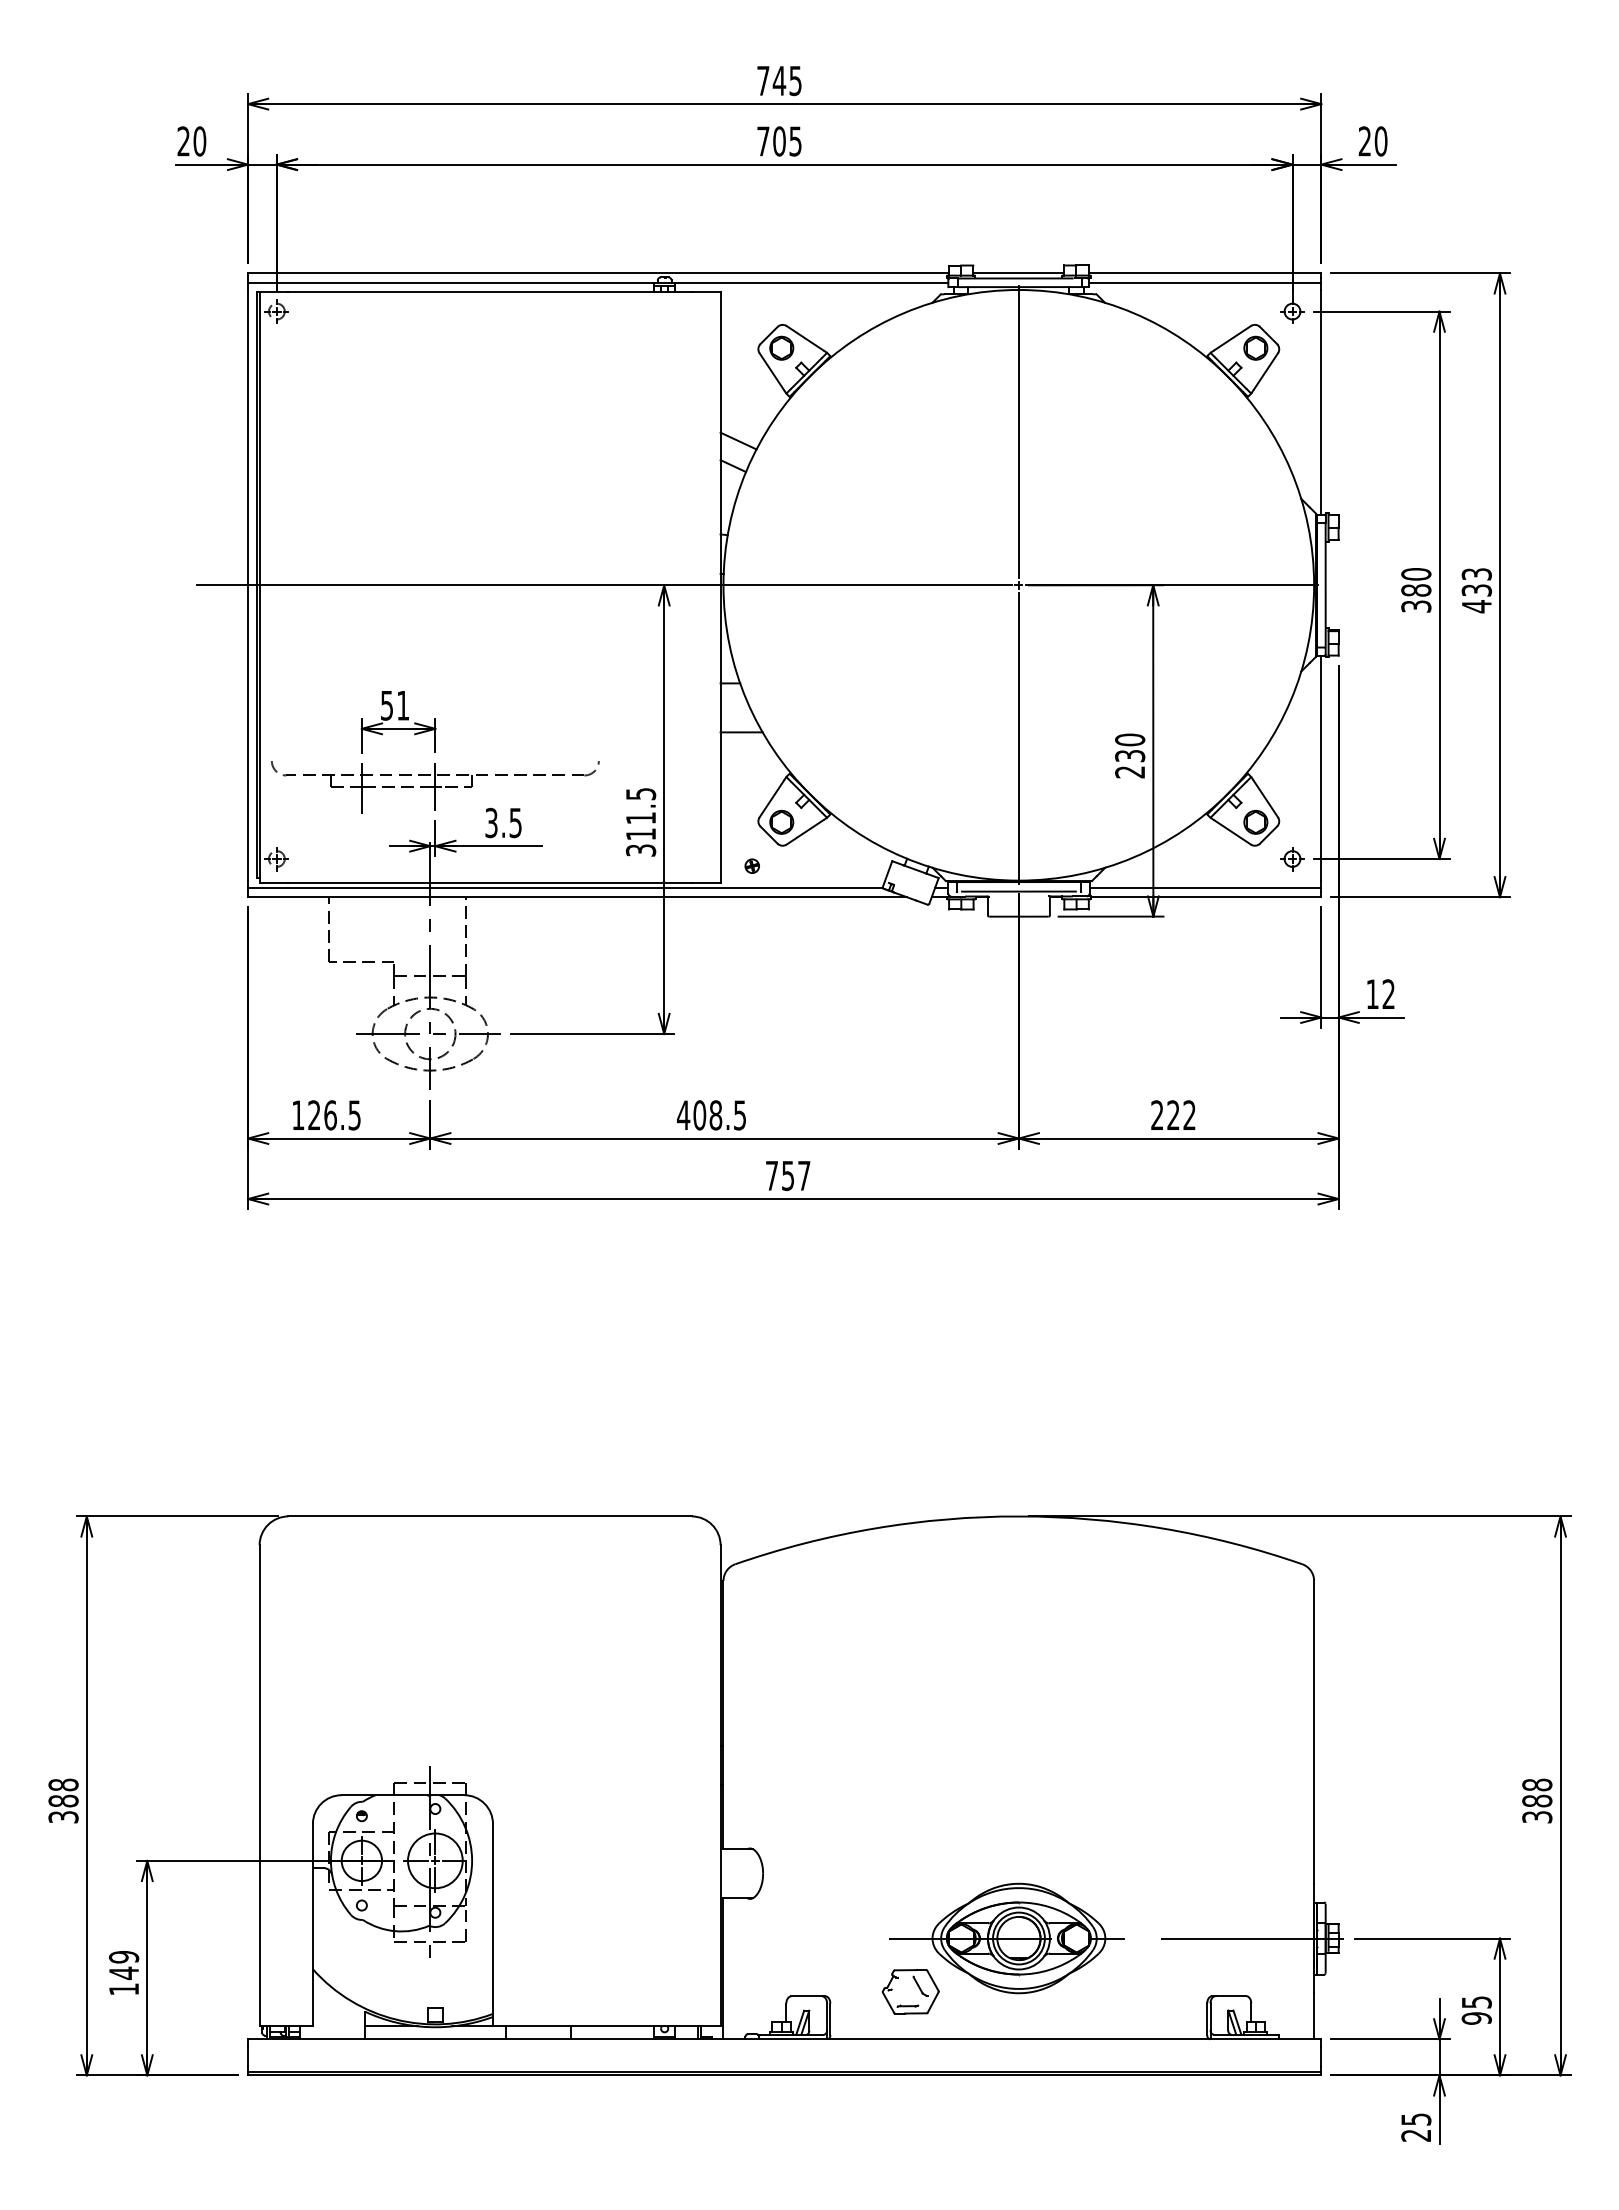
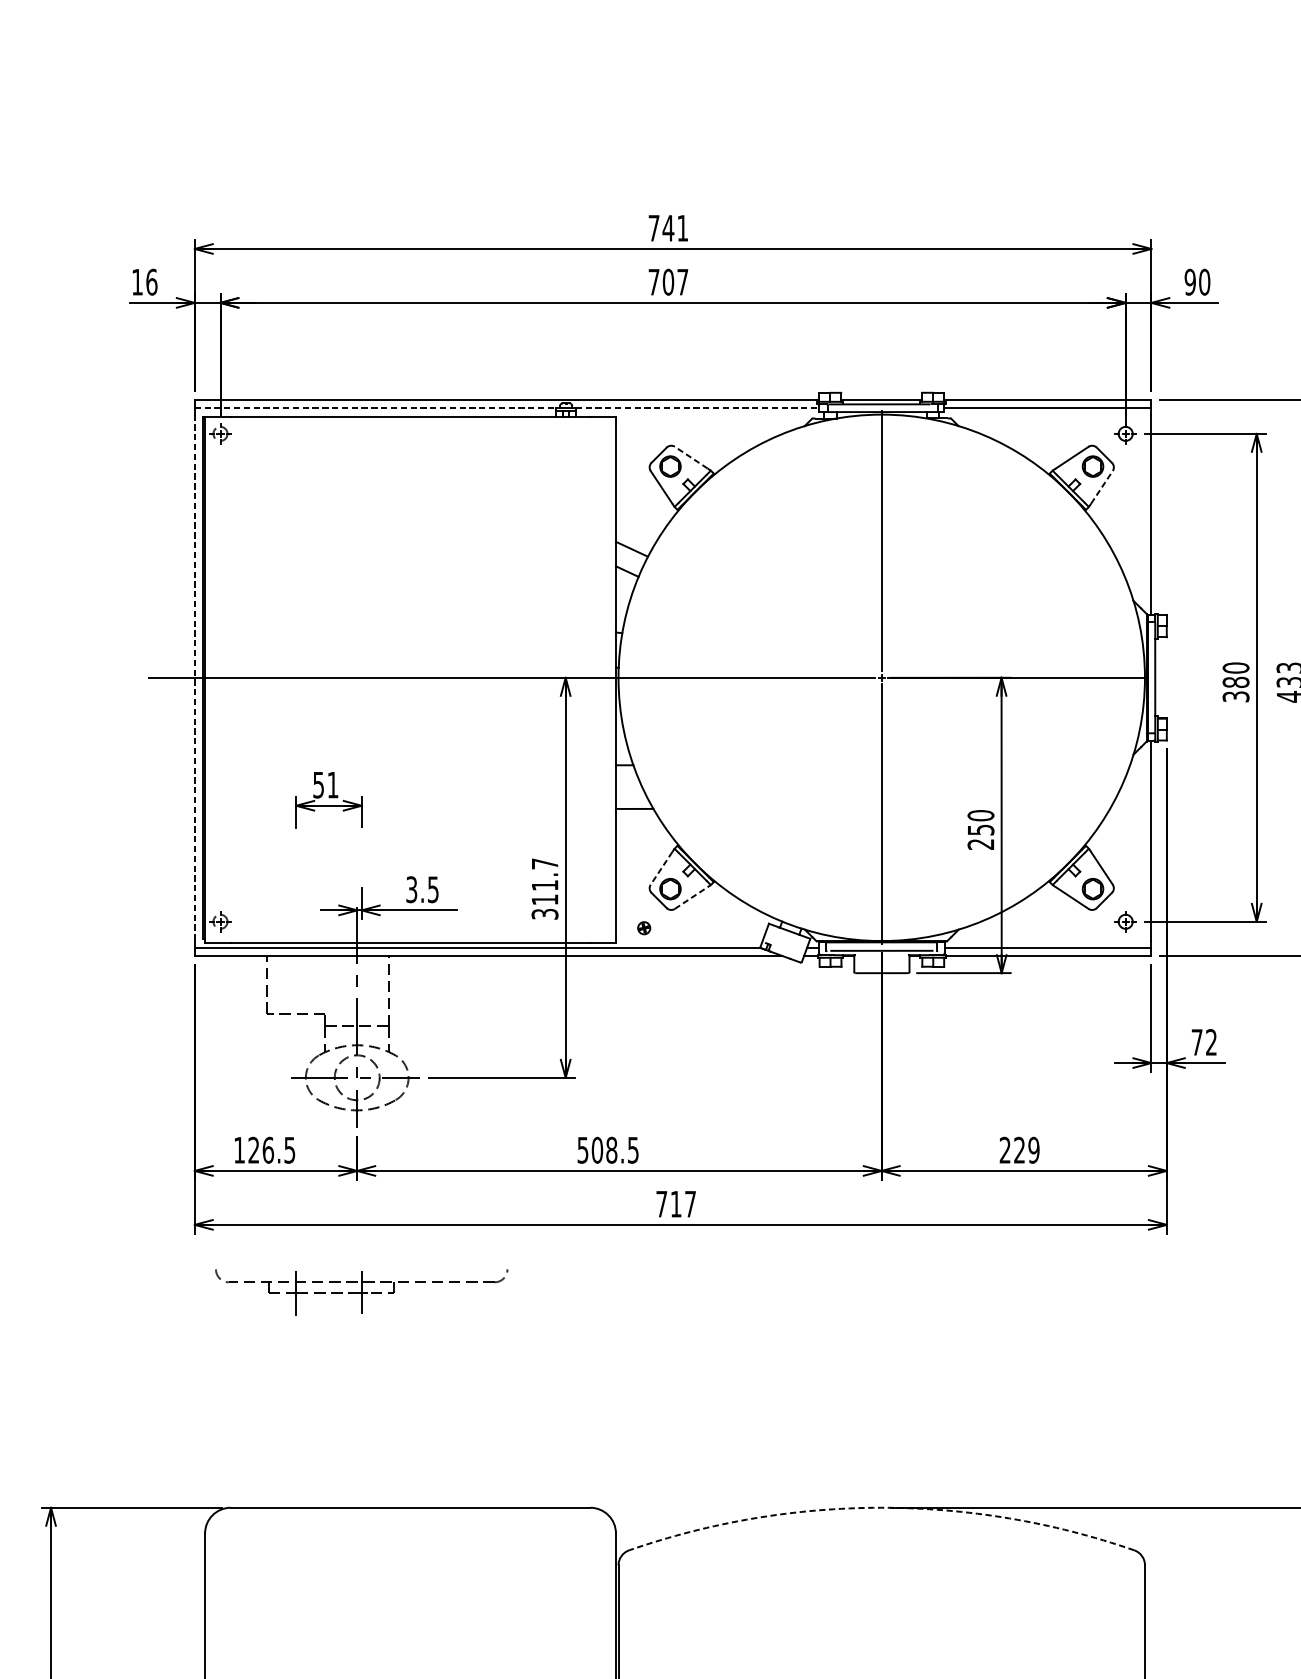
text: (795, 81) -> (682, 228), 745 -> 741
text: (191, 141) -> (144, 282), 20 -> 16
text: (795, 141) -> (682, 282), 705 -> 707
text: (1364, 141) -> (1189, 282), 20 -> 90
line: (450, 282) -> (375, 407), solid -> dashed
line: (812, 282) -> (697, 407), solid -> dashed
line: (804, 337) -> (690, 456), solid -> dashed
line: (1266, 371) -> (1102, 487), solid -> dashed
line: (248, 585) -> (195, 678), solid -> dashed
text: (1129, 755) -> (980, 829), 230 -> 250
part: (435, 787) -> (361, 1293), moved
text: (641, 794) -> (545, 864), 311.5 -> 311.7
line: (771, 799) -> (661, 868), solid -> dashed
line: (805, 832) -> (691, 898), solid -> dashed
text: (1372, 993) -> (1197, 1041), 12 -> 72
text: (683, 1115) -> (582, 1150), 408.5 -> 508.5
text: (1189, 1115) -> (1033, 1150), 222 -> 229
text: (787, 1175) -> (675, 1203), 757 -> 717
arc: (1018, 1516) -> (881, 1507), solid -> dashed

